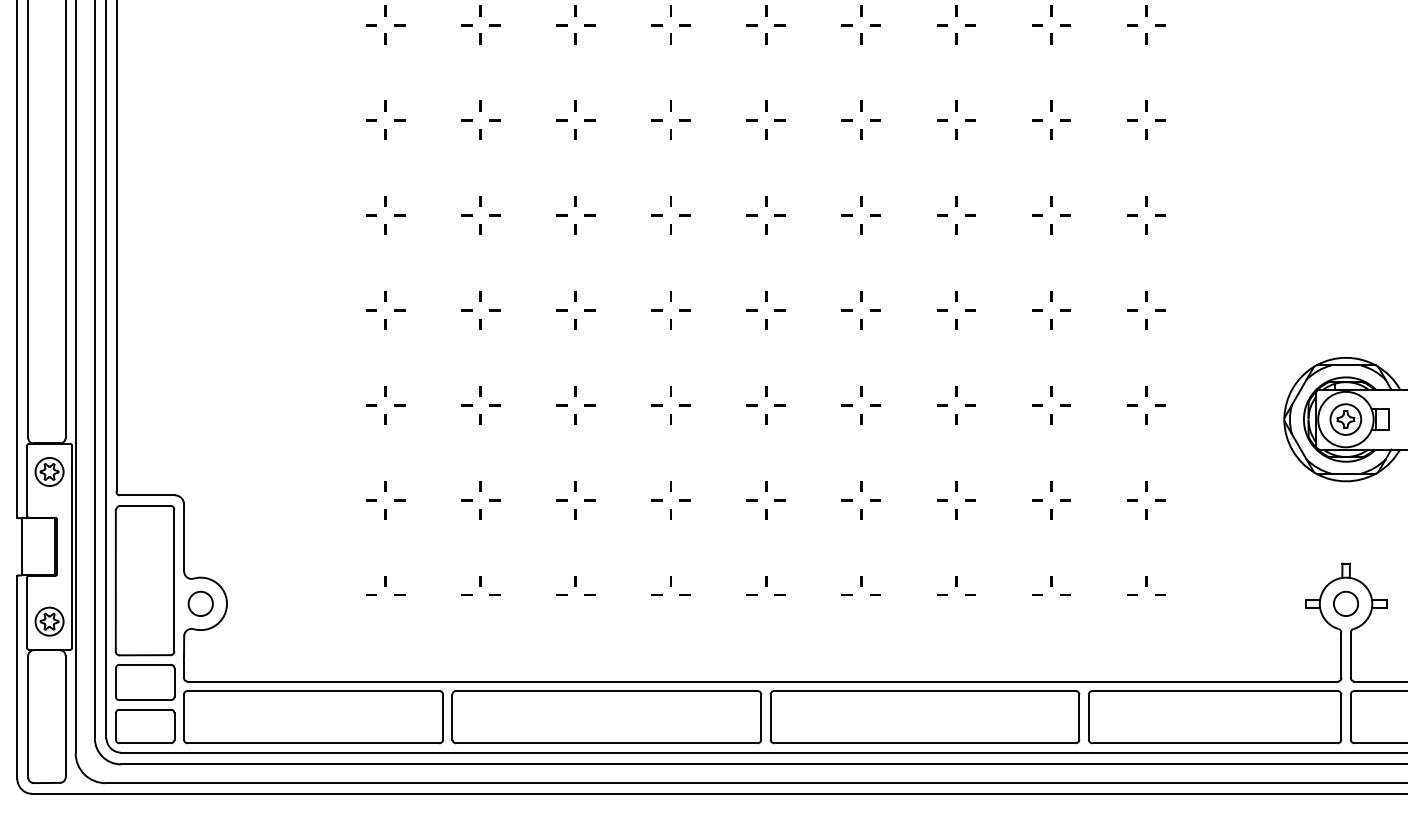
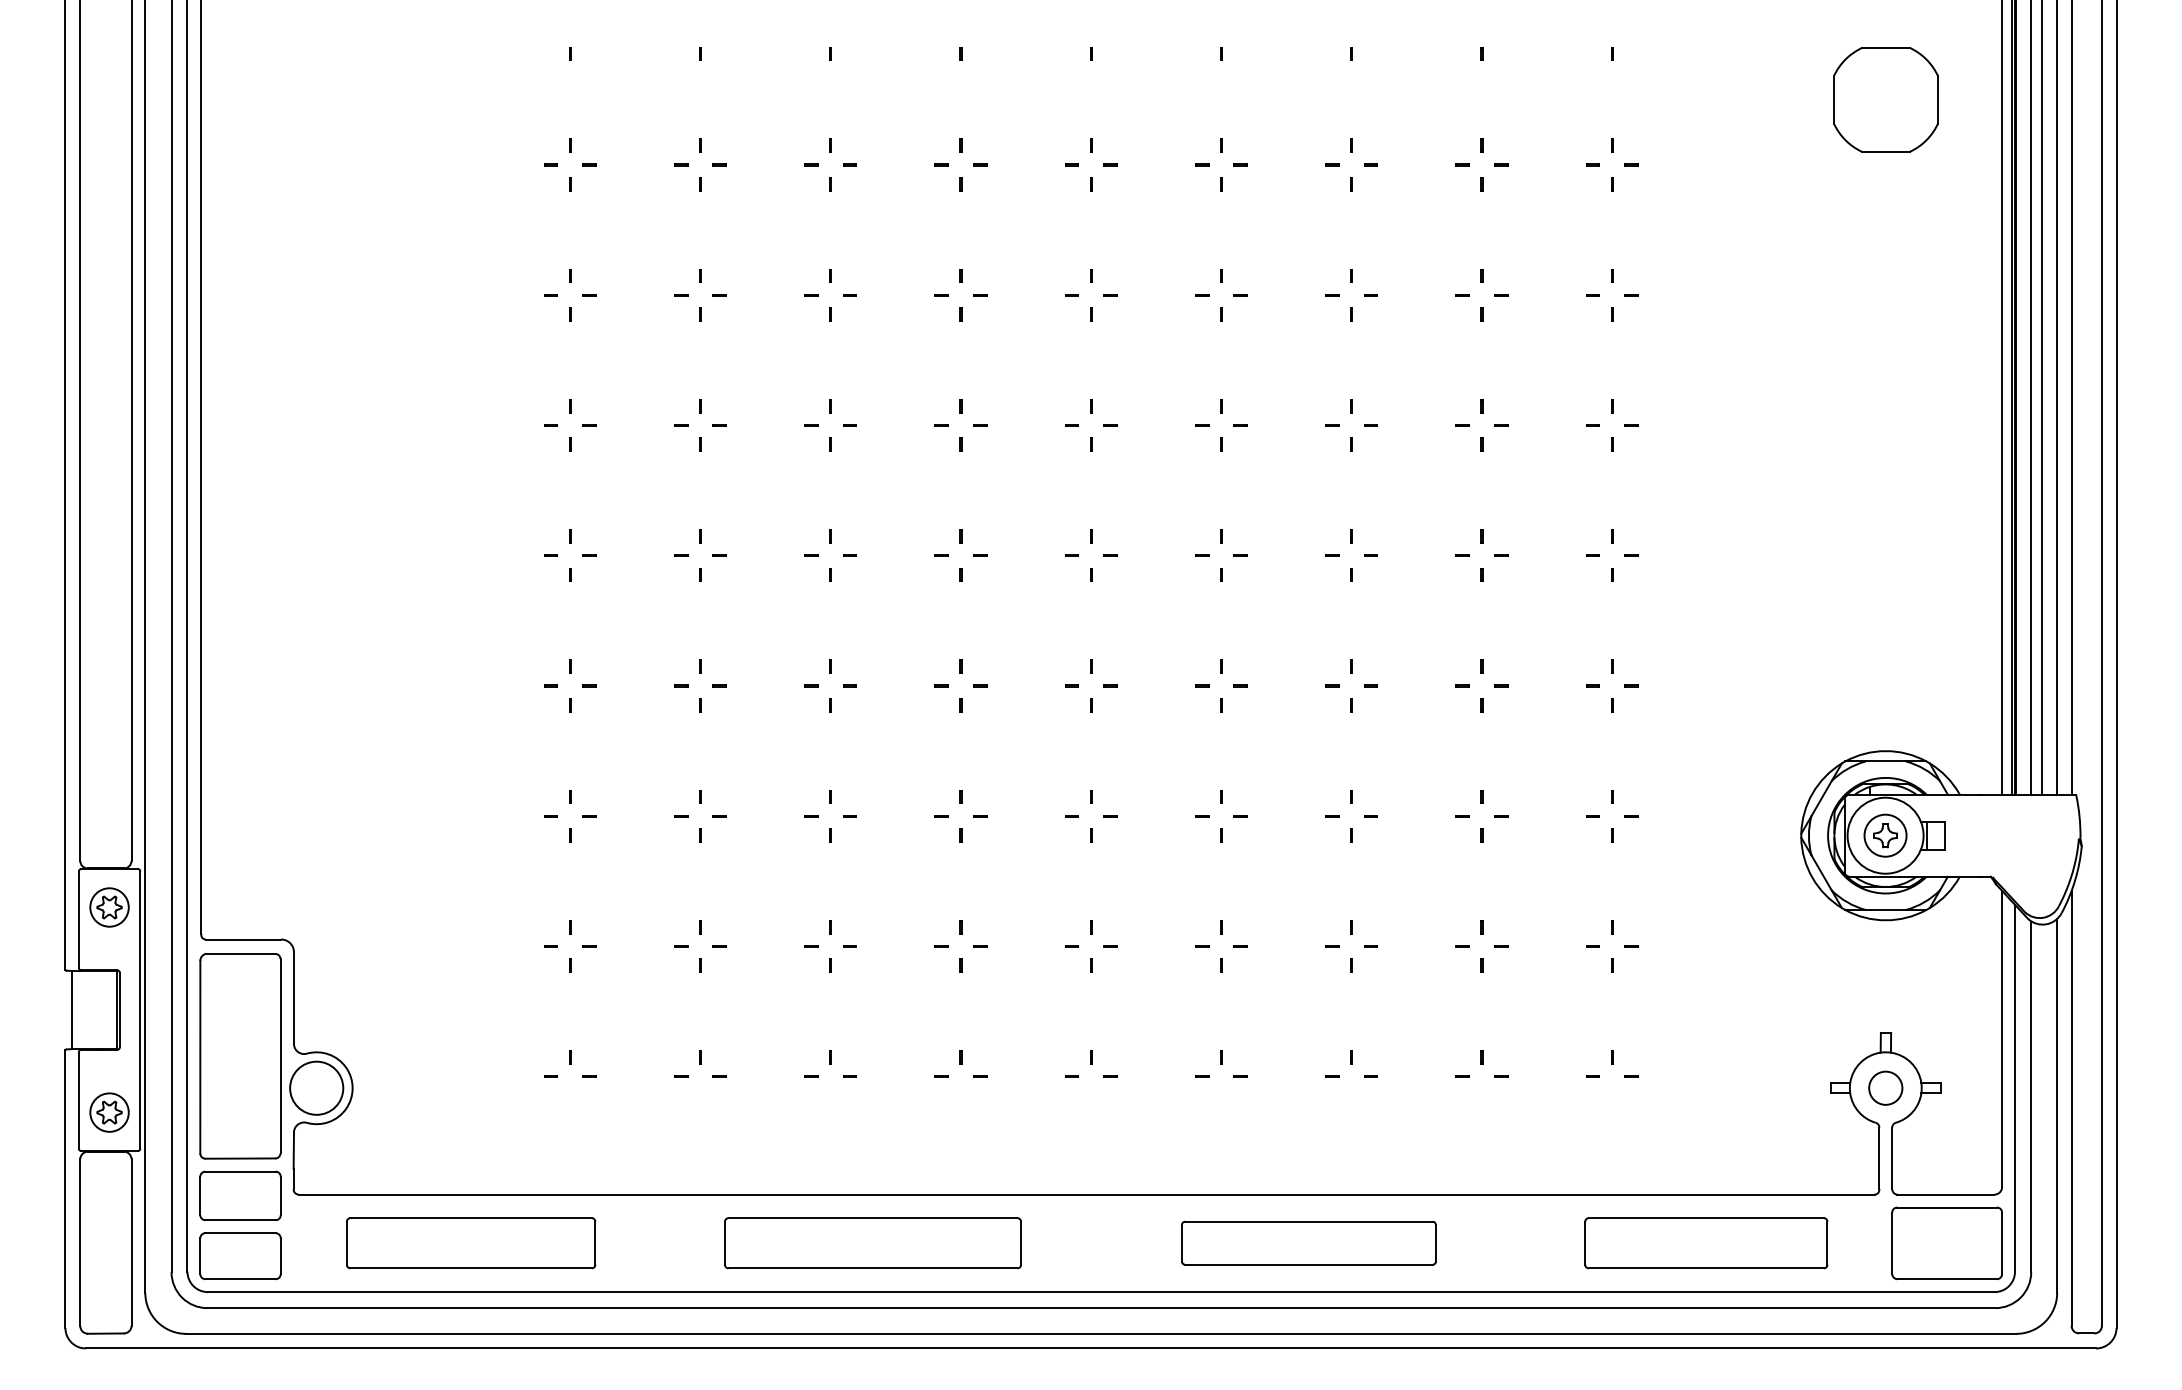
circle: (200, 603) -> (316, 1087), size x1.6
part: (313, 716) -> (470, 1242), size x0.7
part: (606, 716) -> (872, 1242), size x0.7
part: (924, 716) -> (1308, 1242), size x0.6
part: (1215, 716) -> (1706, 1242), size x0.7

